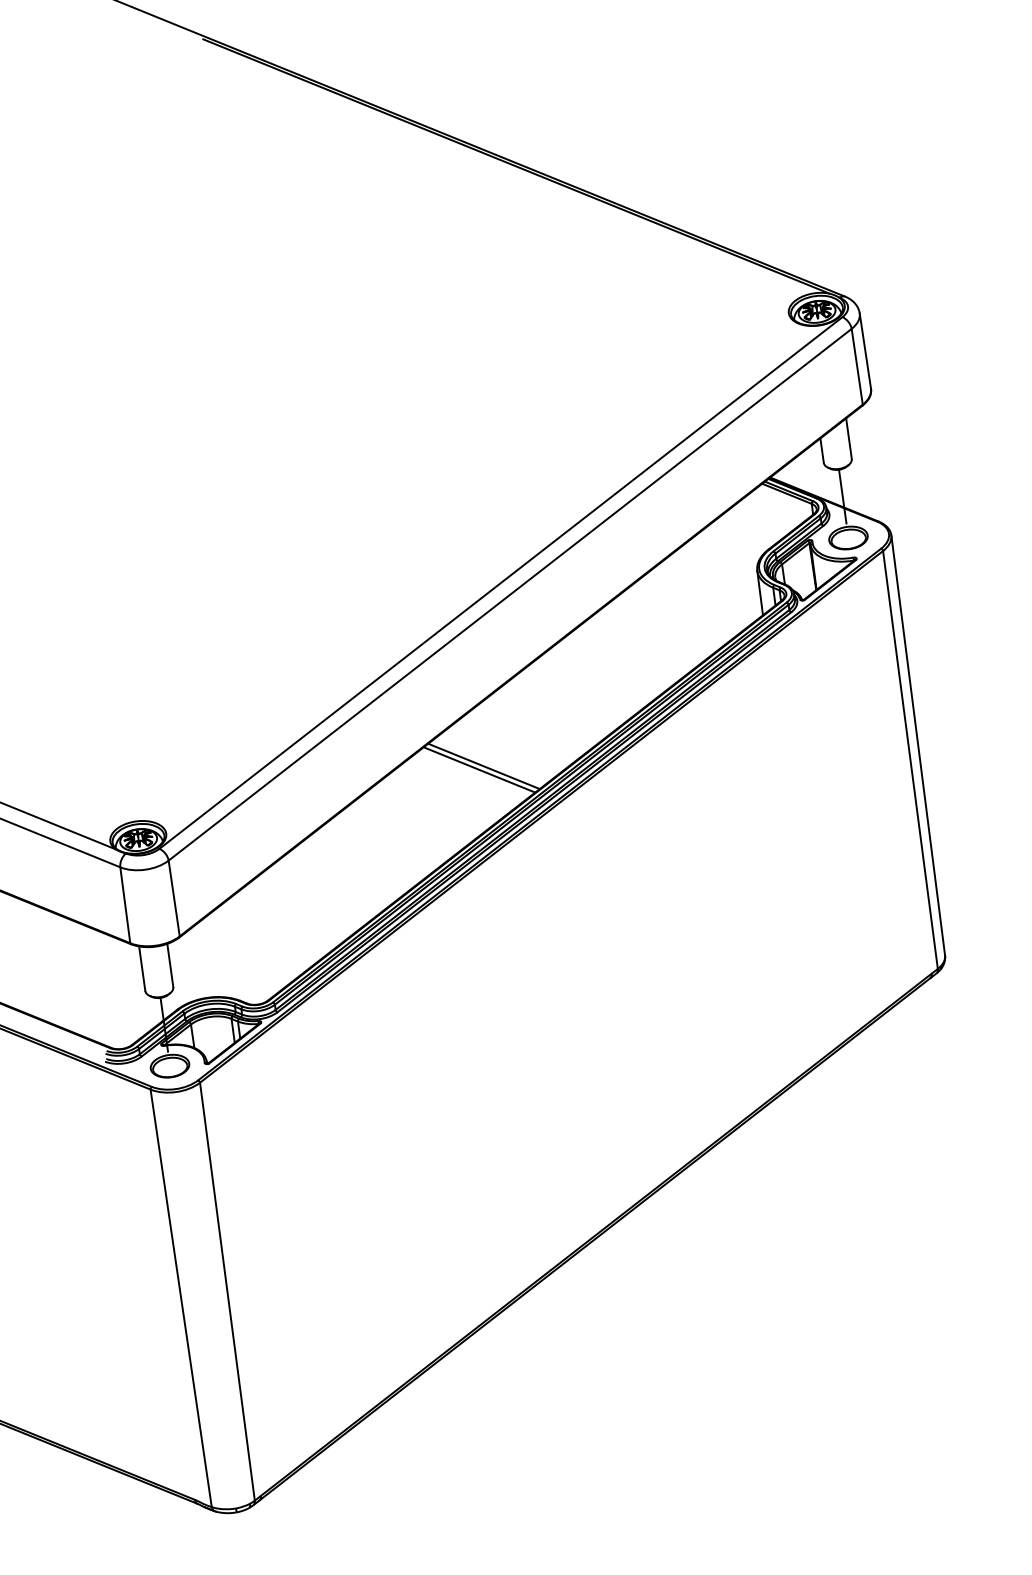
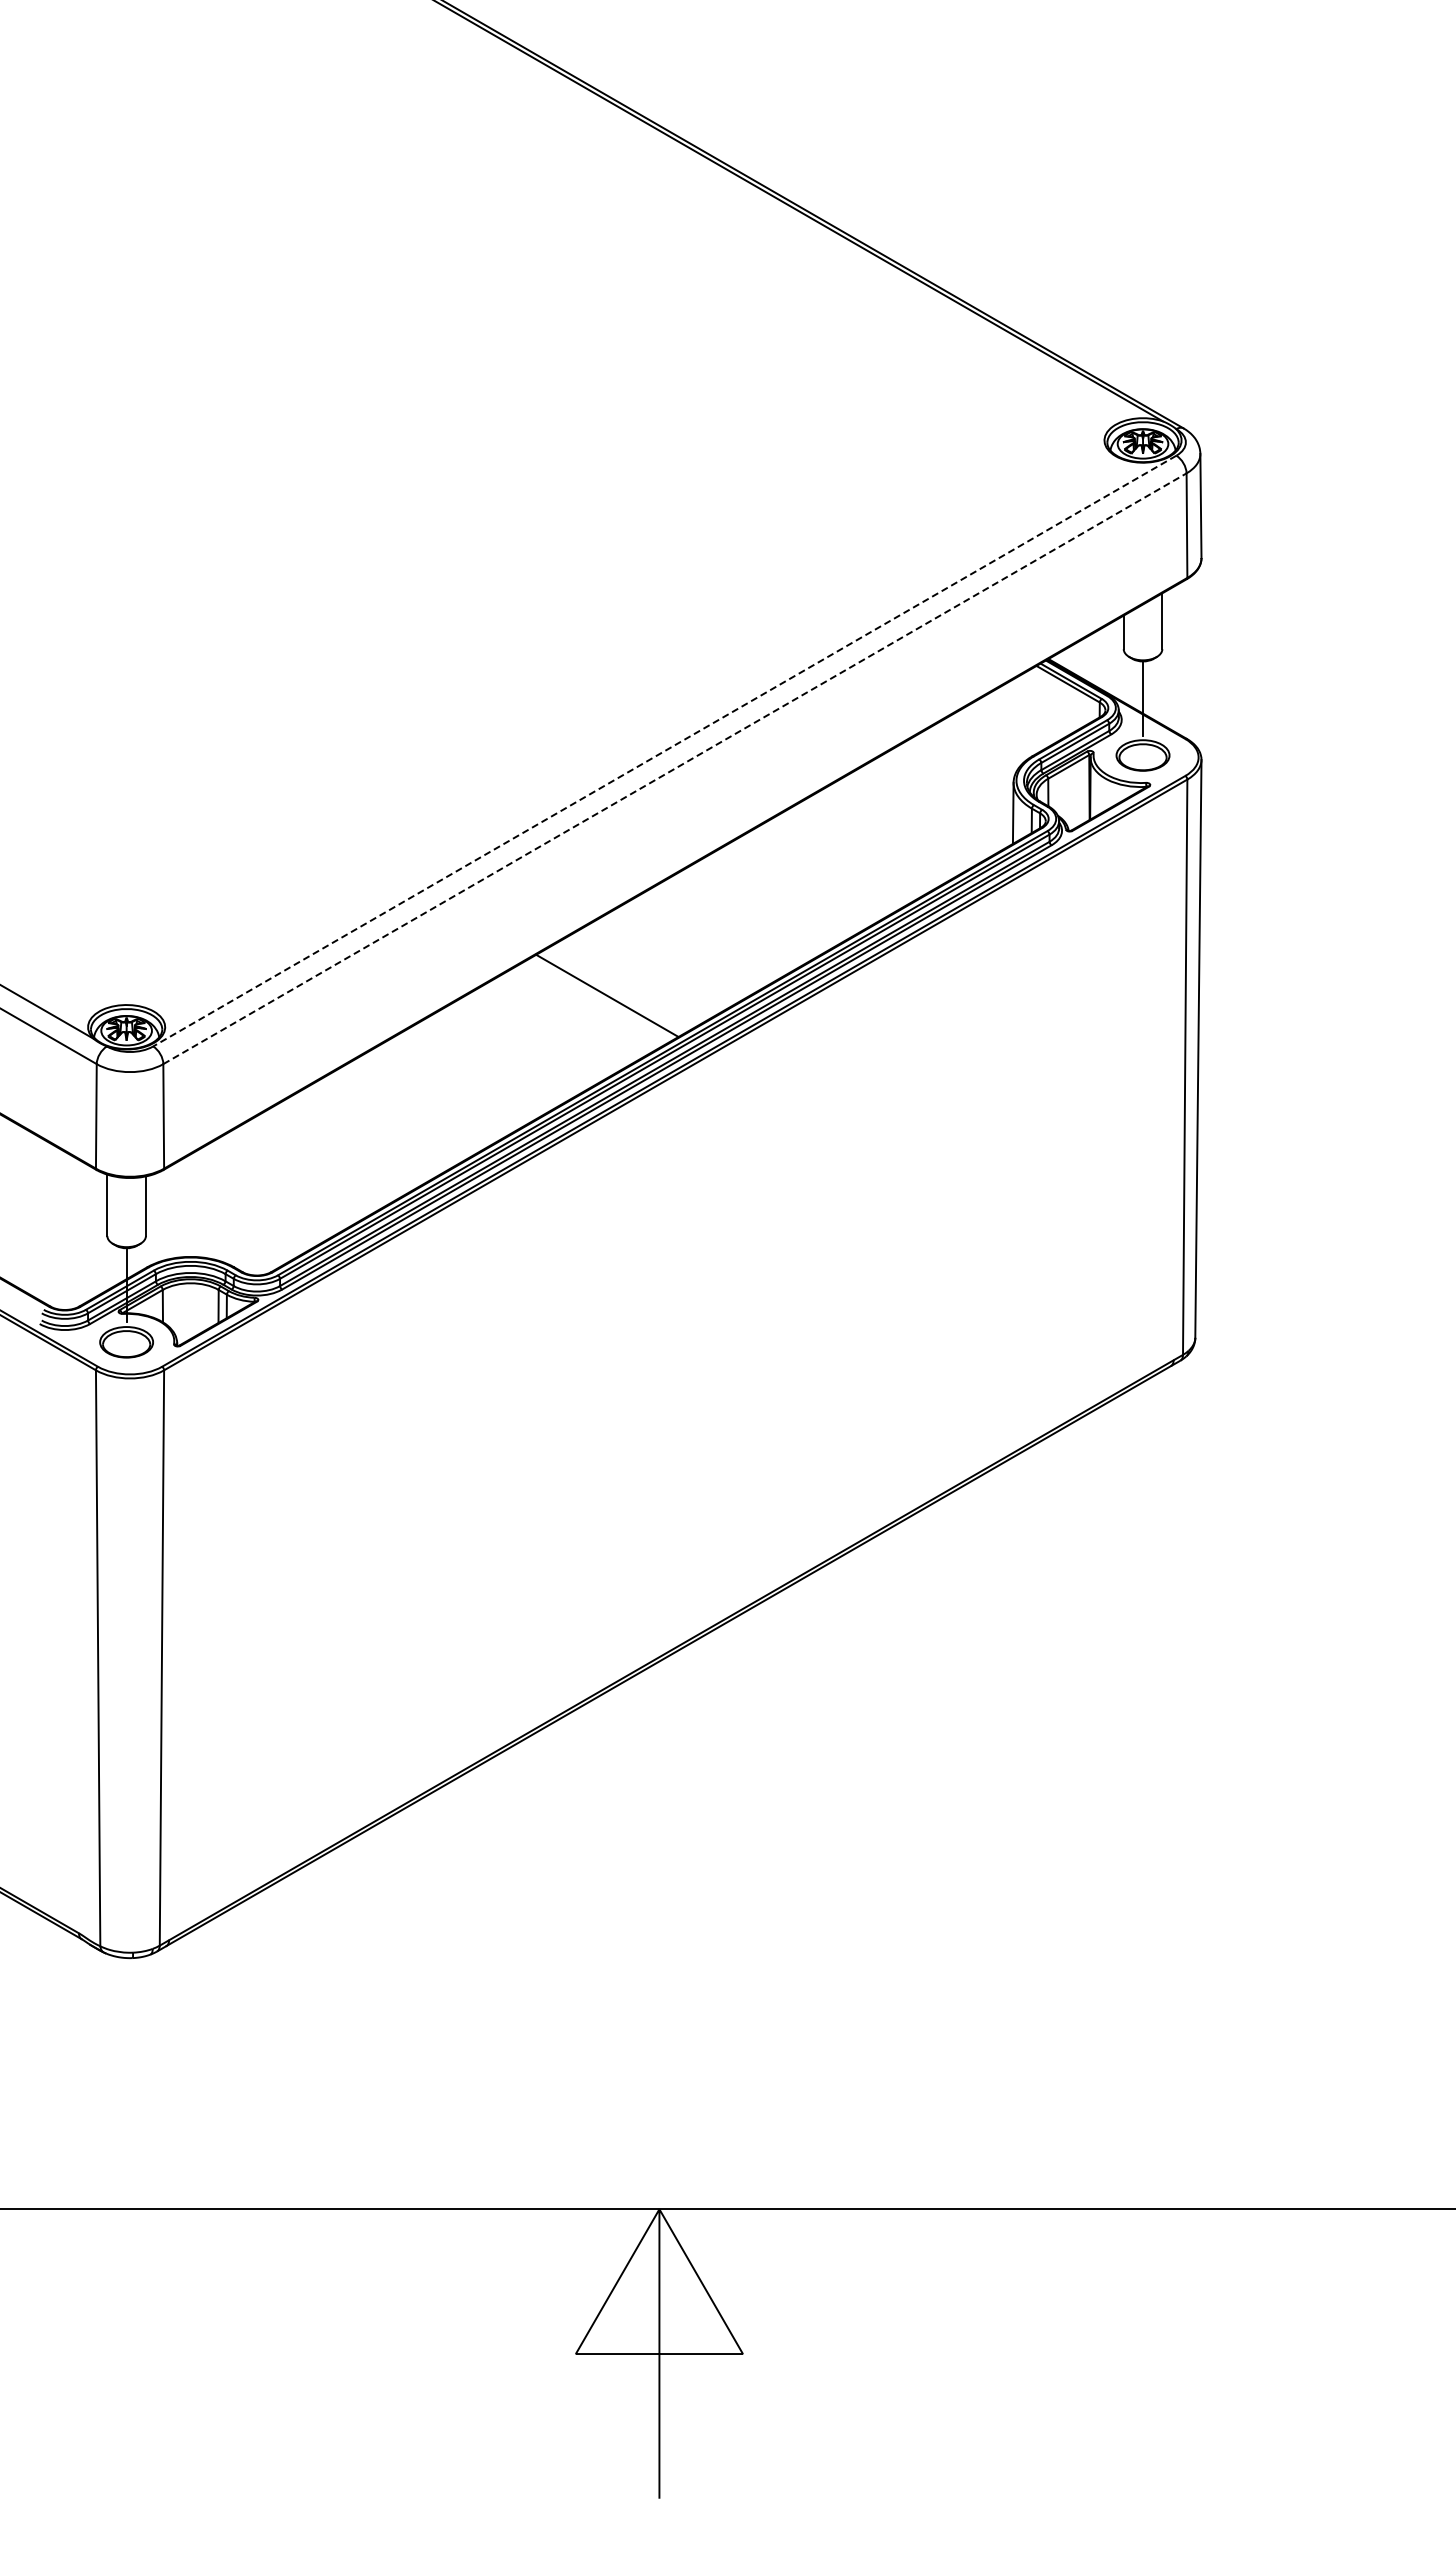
line: (500, 583) -> (664, 751), solid -> dashed
line: (509, 594) -> (674, 768), solid -> dashed
line: (479, 769) -> (600, 999), removed

